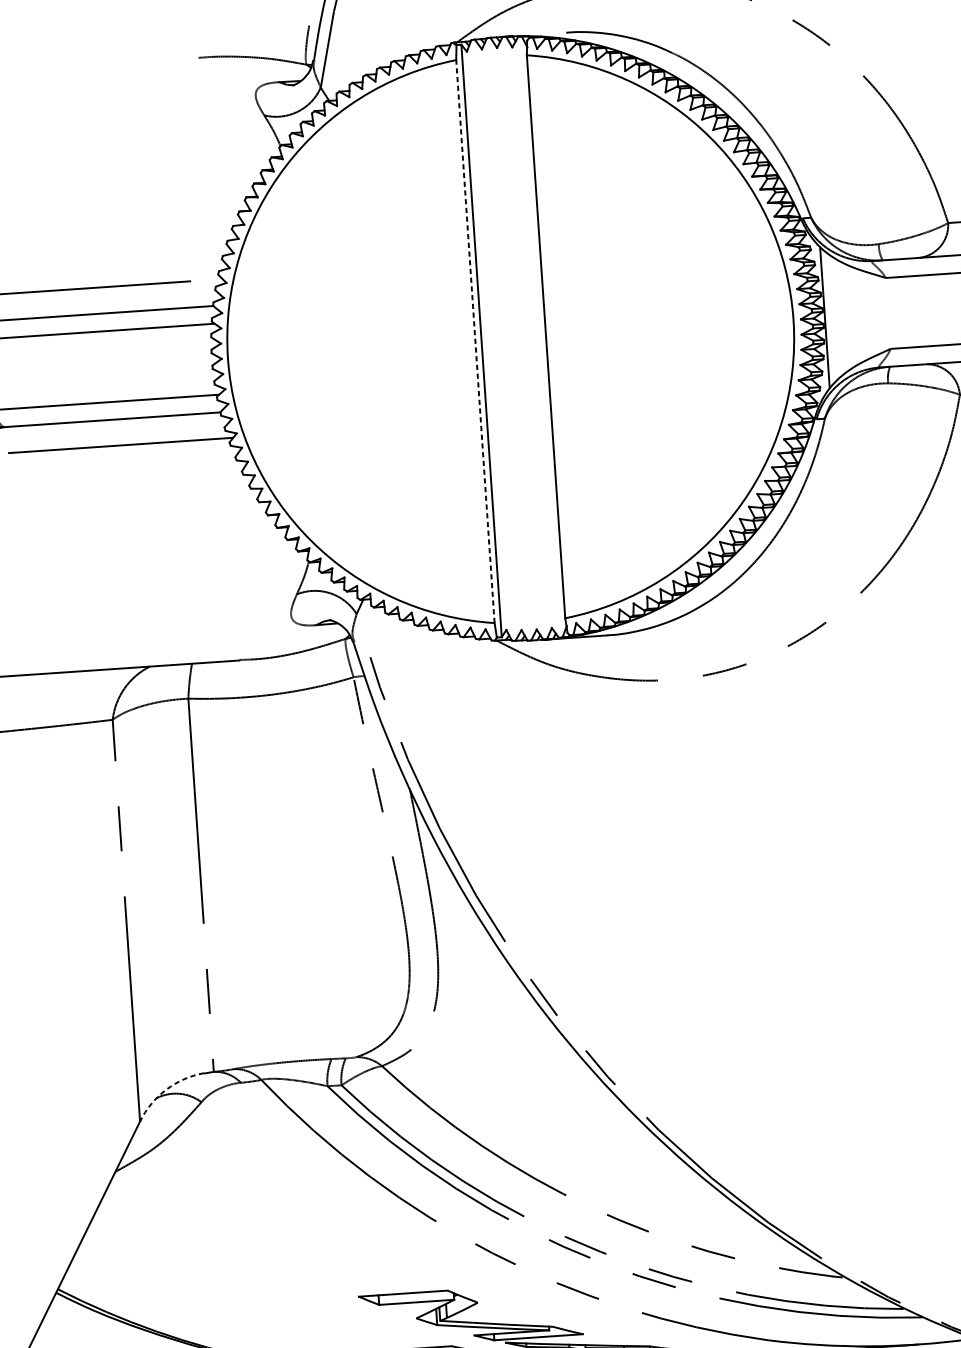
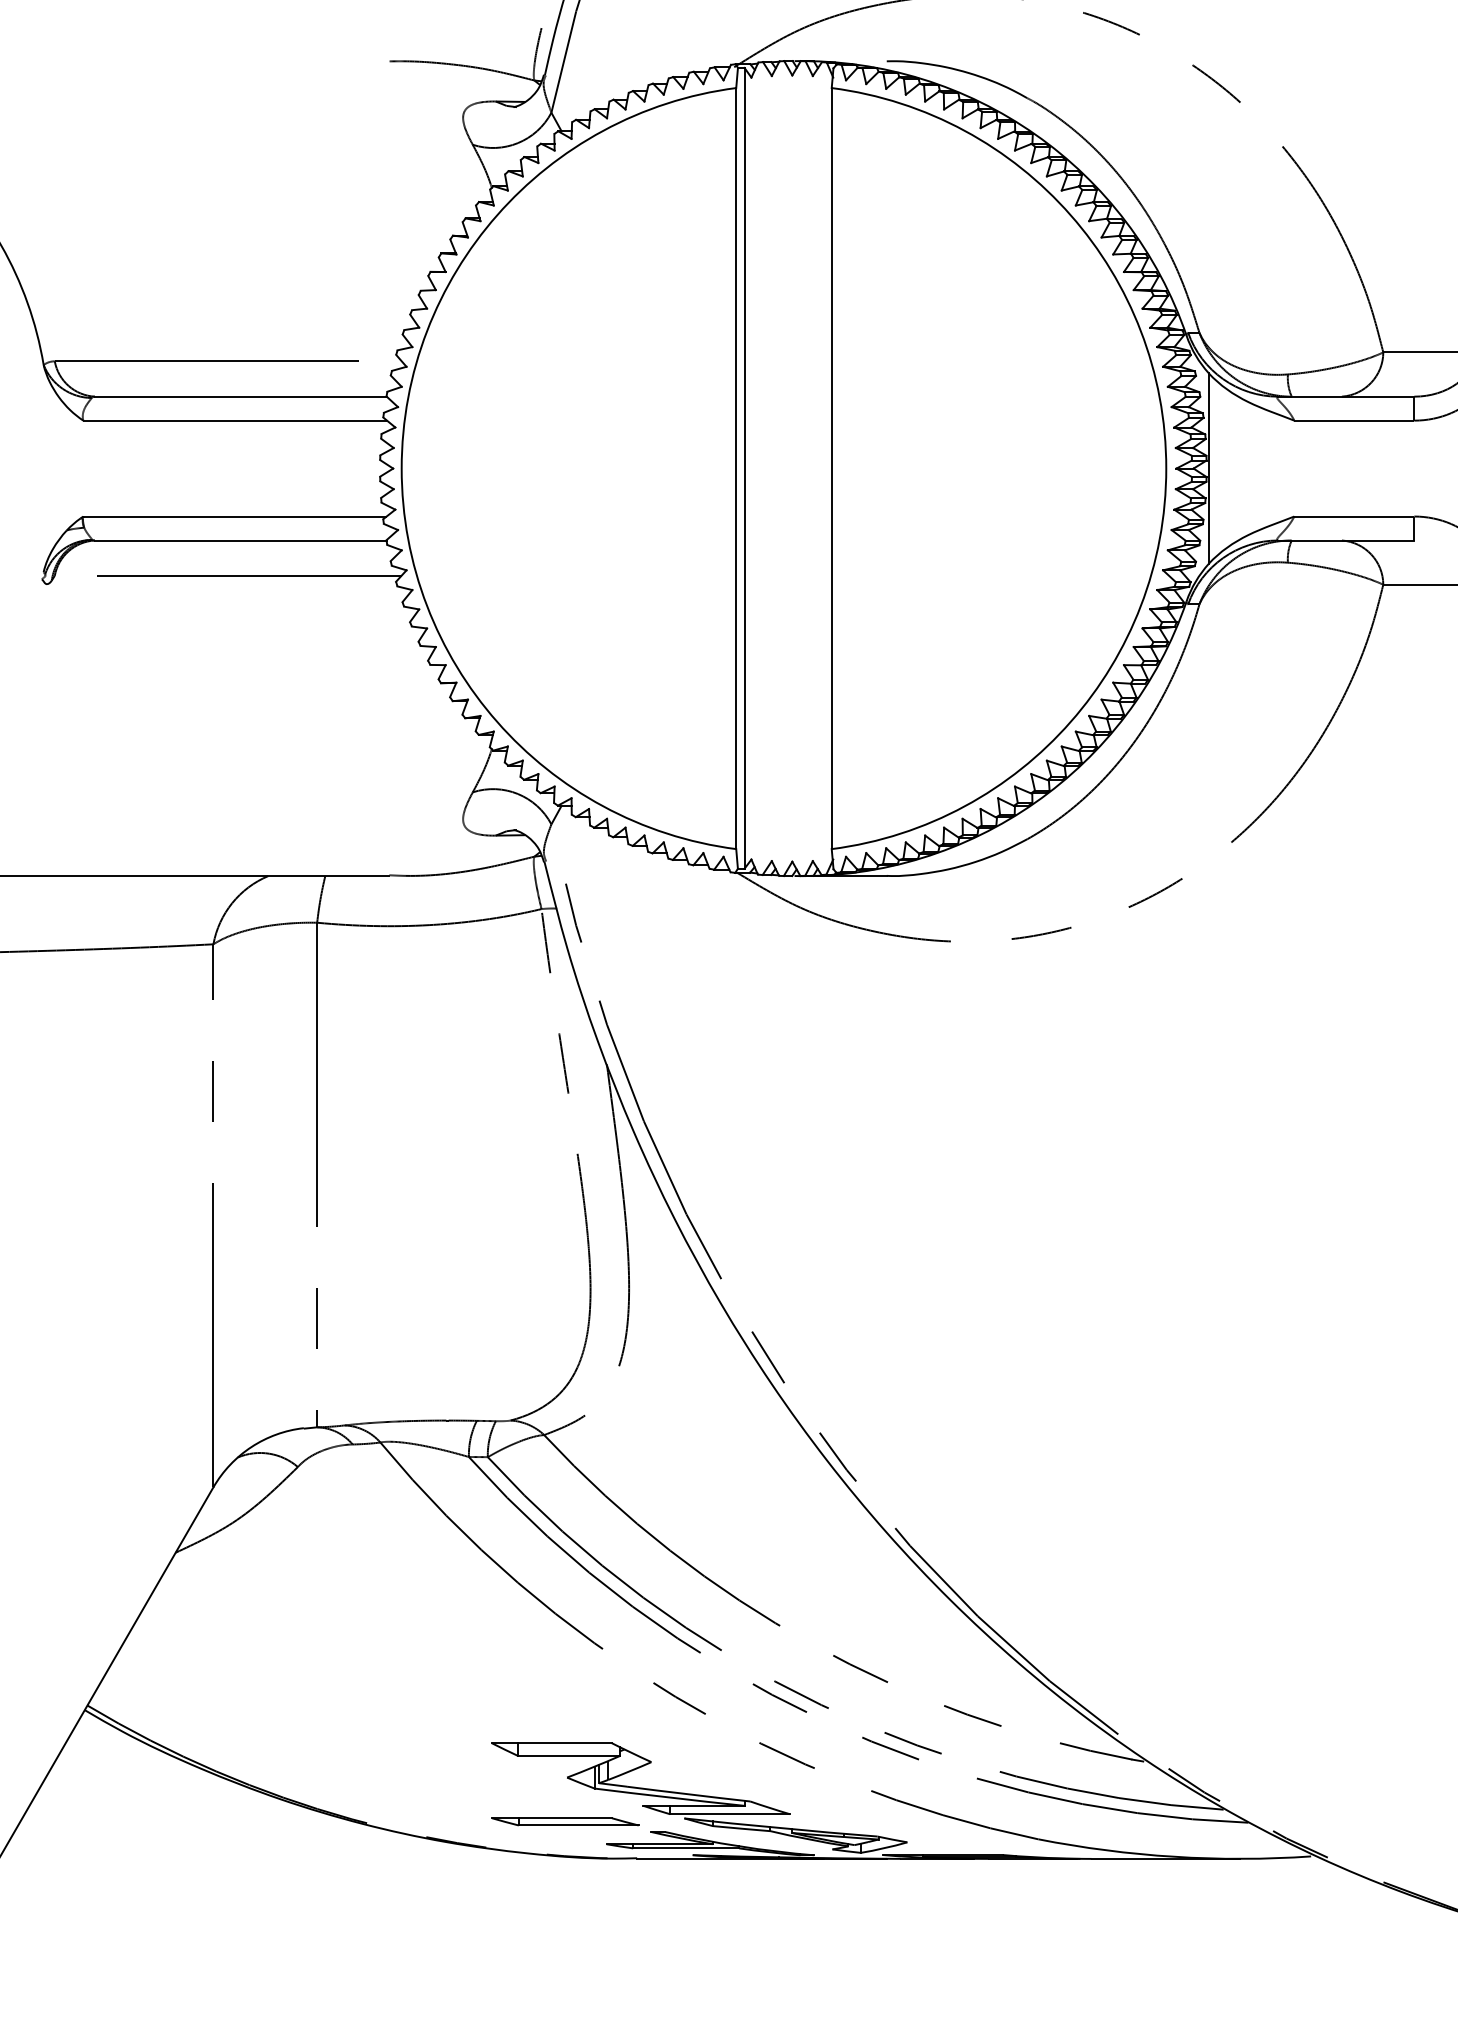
line: (475, 341) -> (736, 468), dashed -> solid
arc: (166, 1089) -> (251, 1446), dashed -> solid

